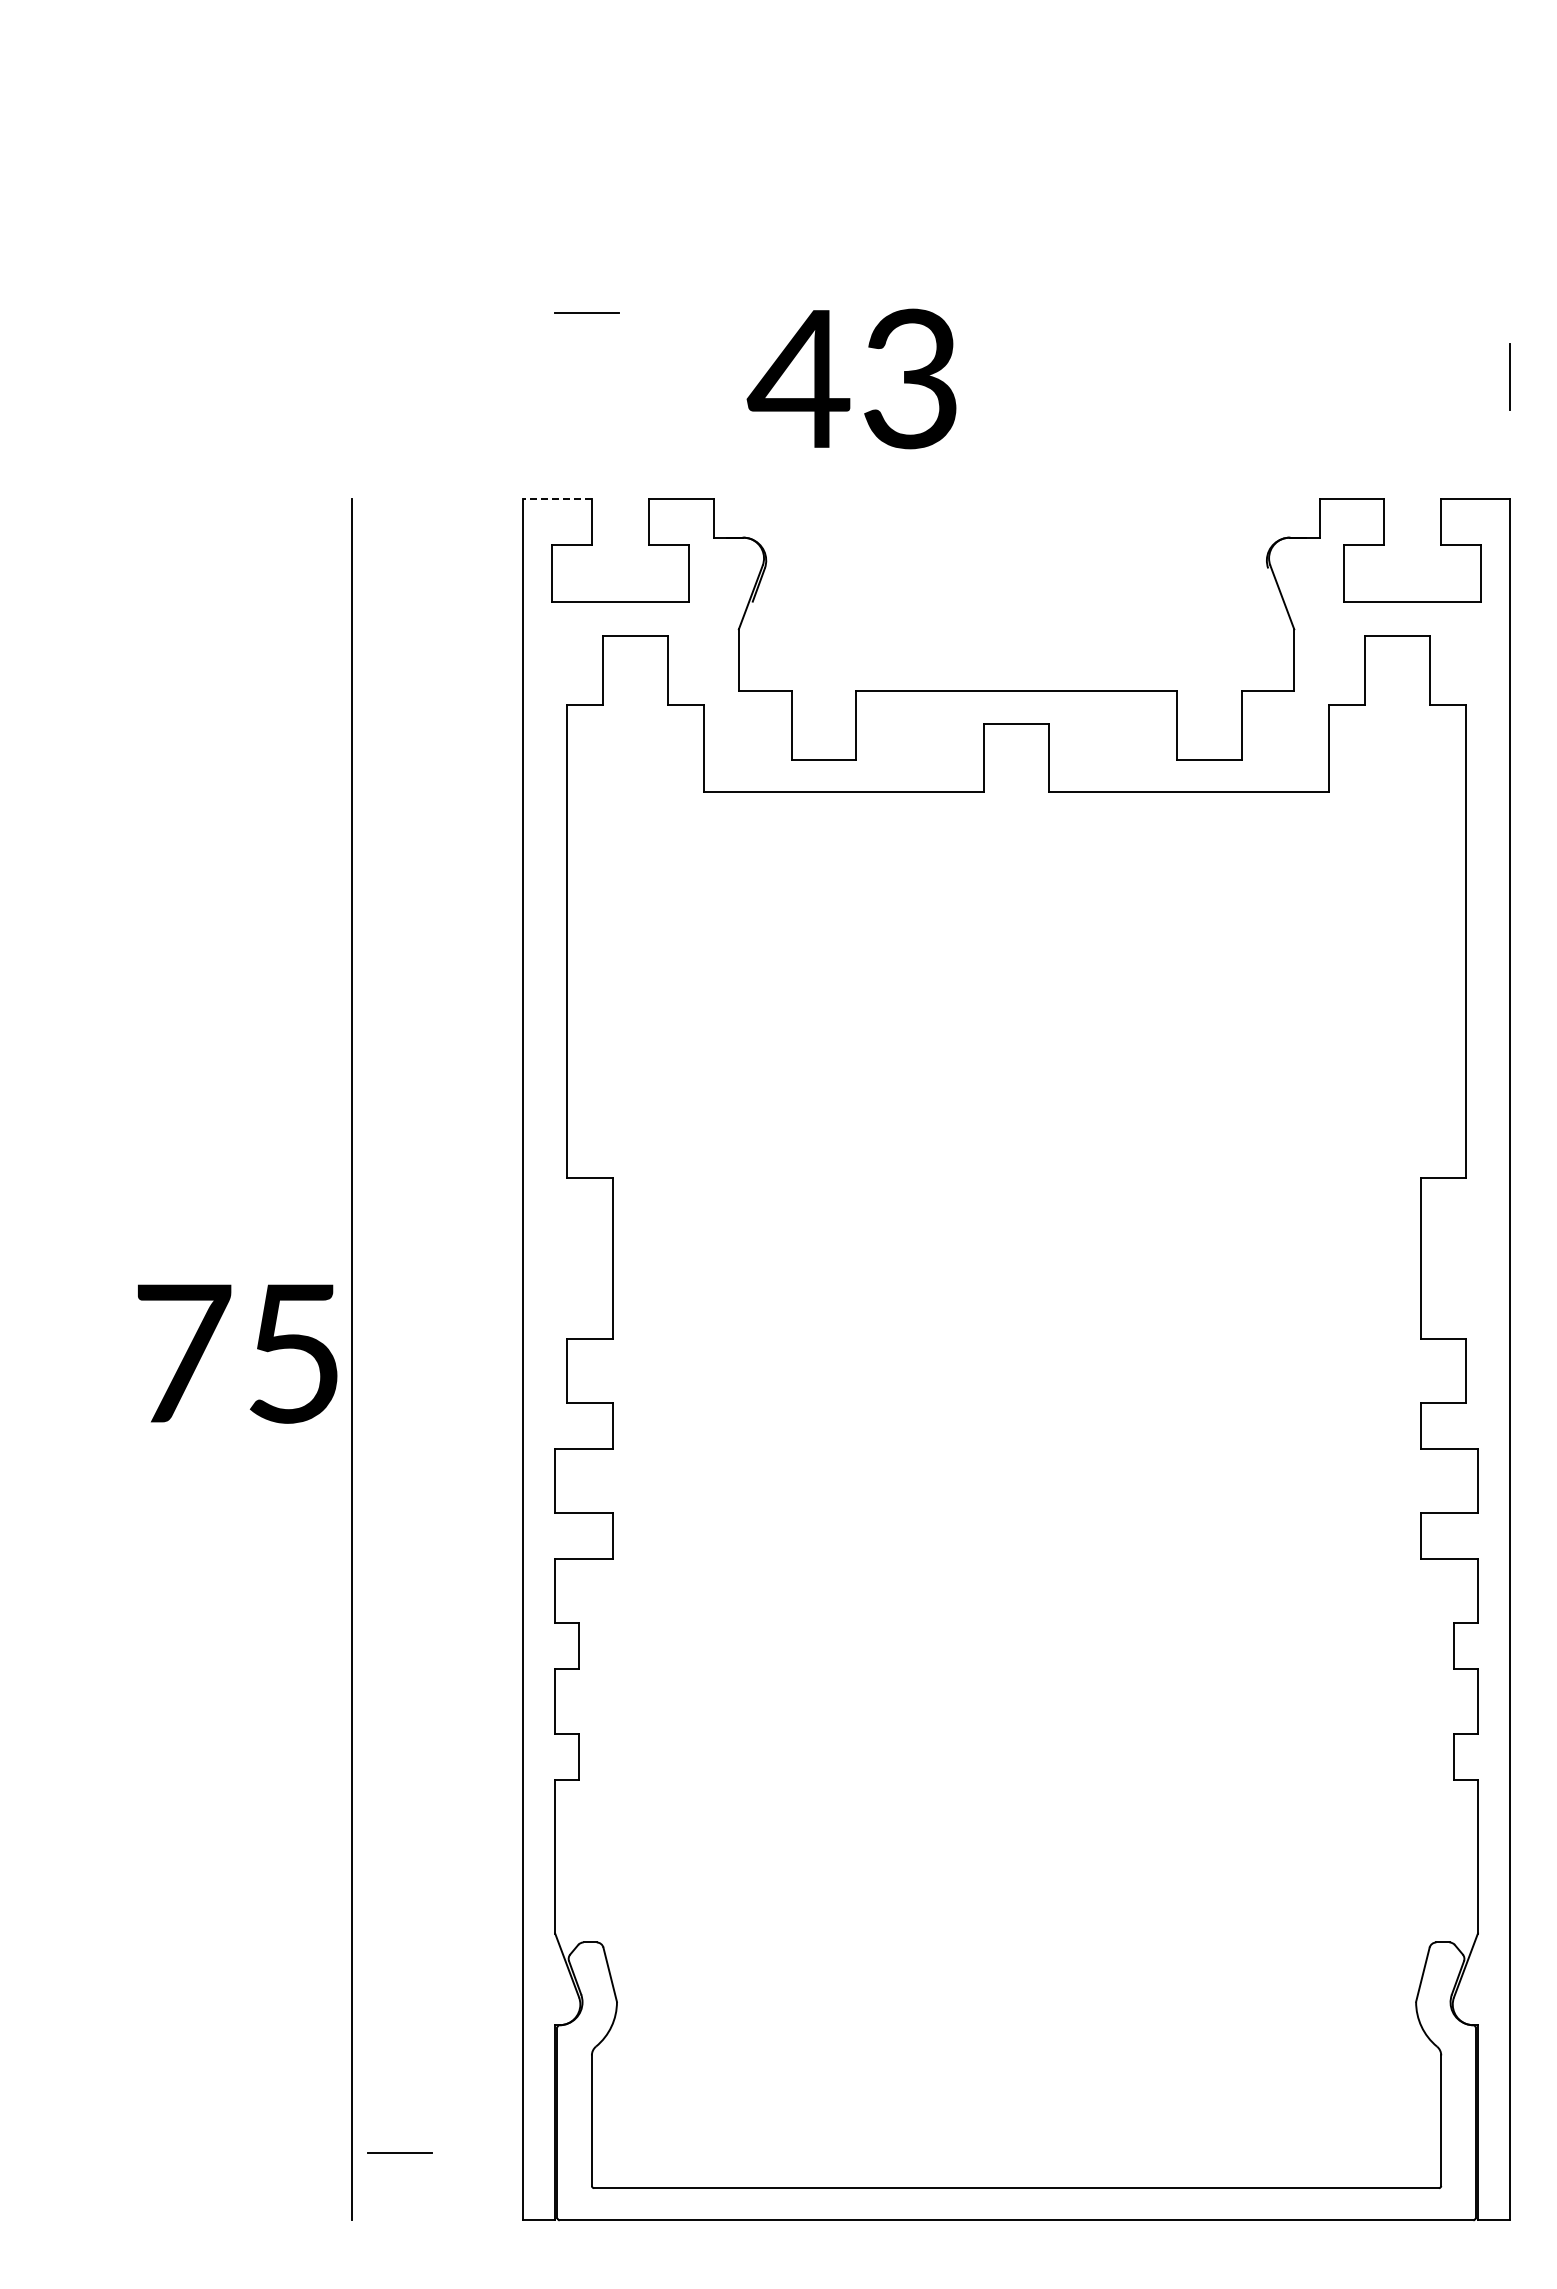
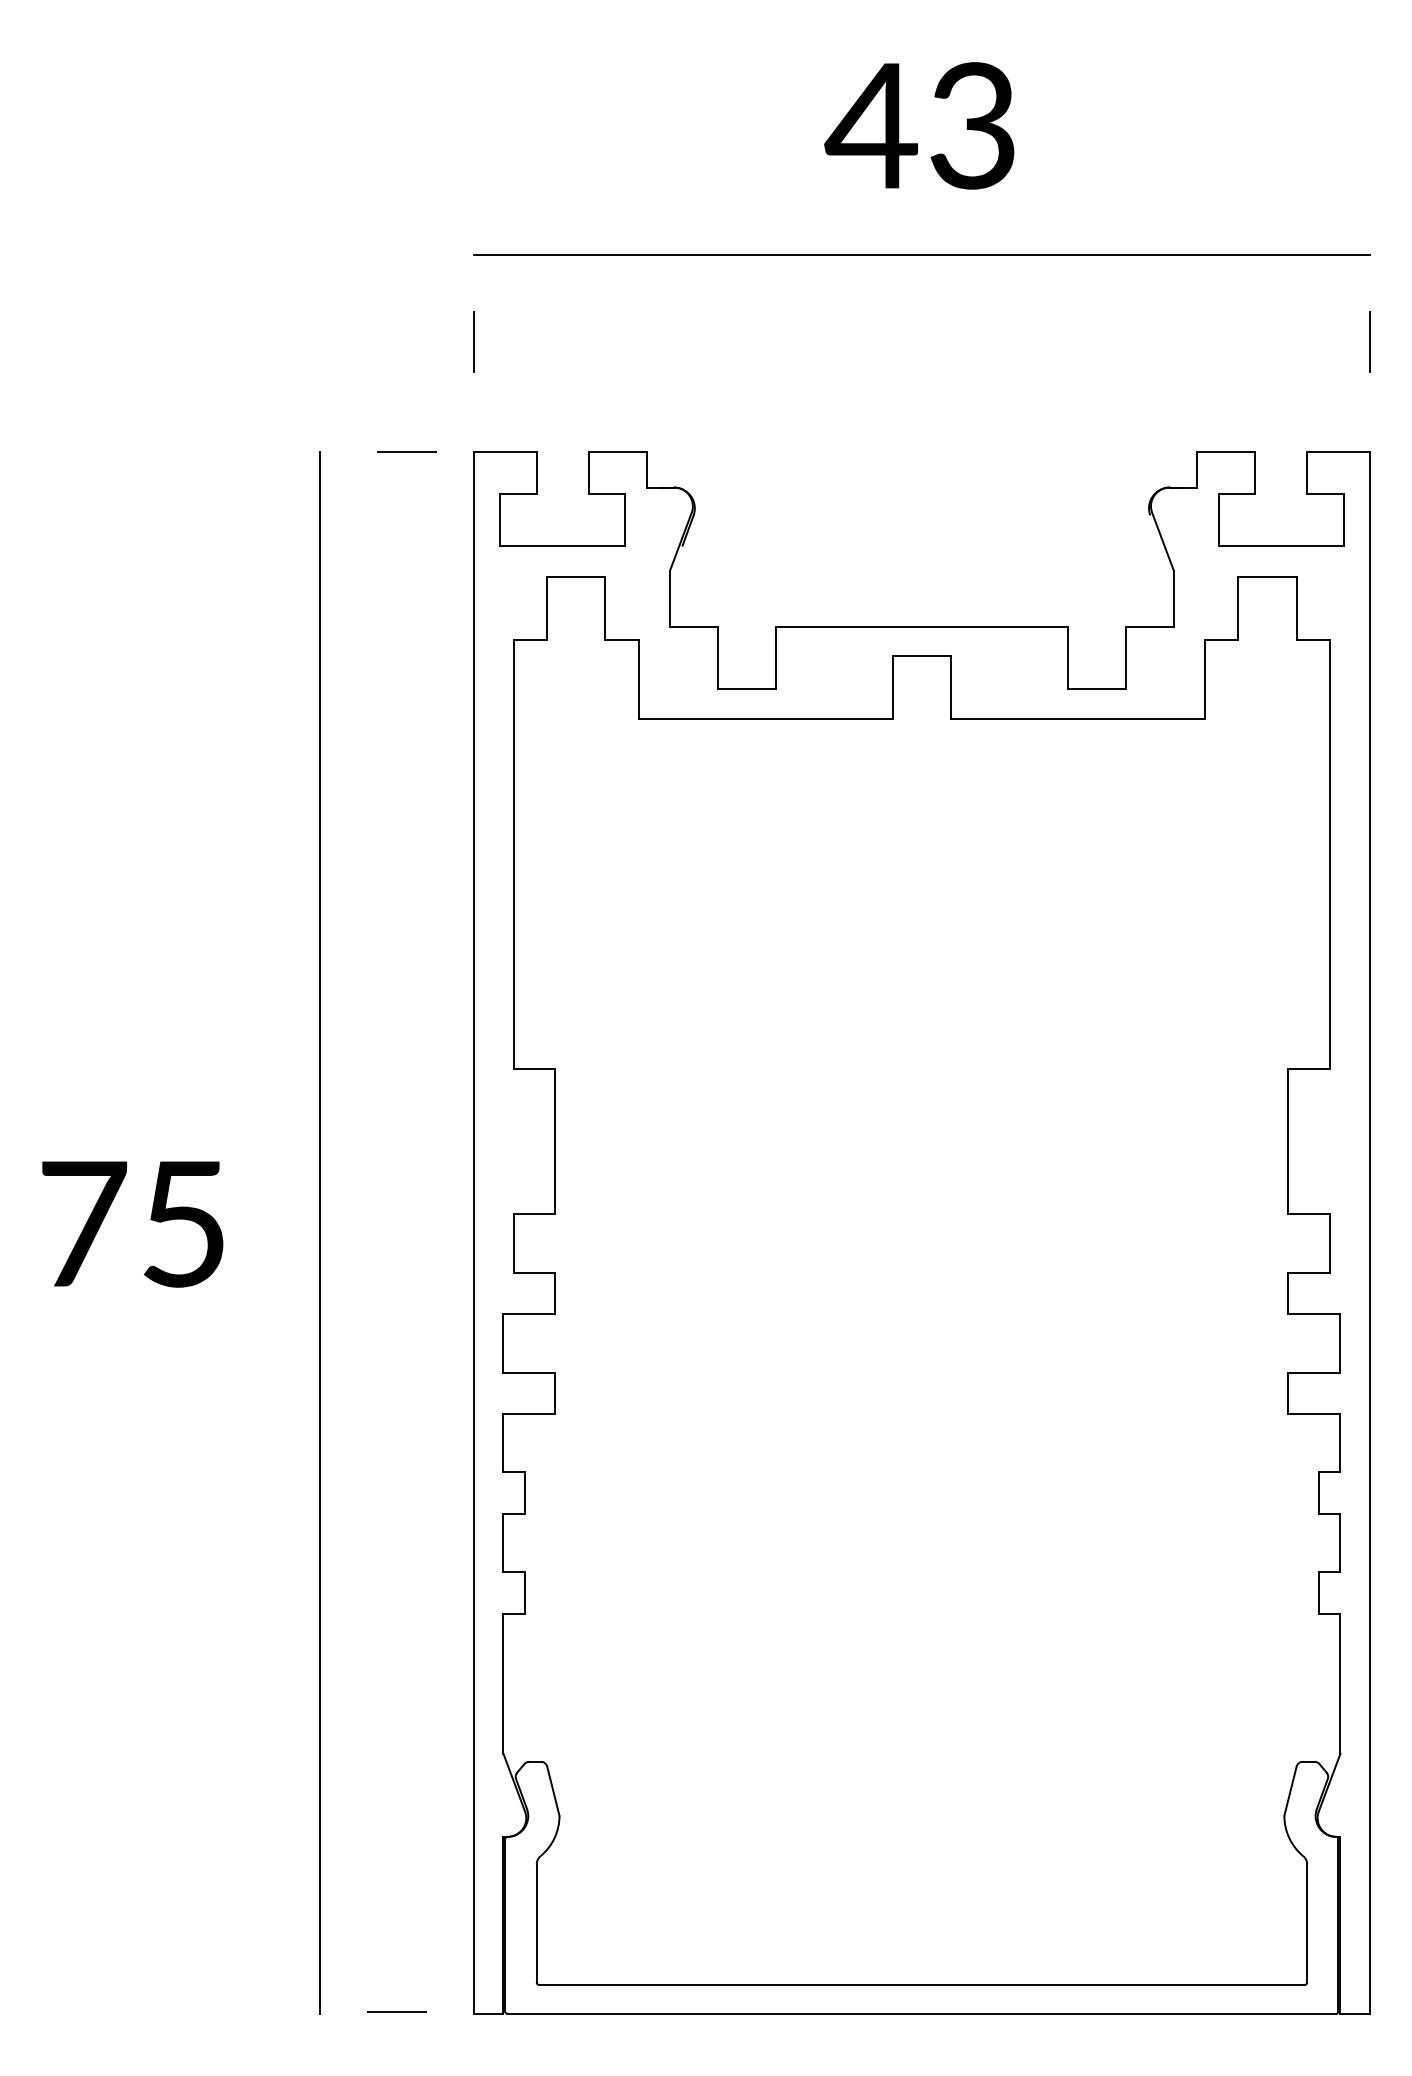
line: (1016, 281) -> (921, 255), added
line: (586, 312) -> (406, 452), moved
line: (523, 376) -> (474, 341), added
text: (851, 378) -> (919, 125), moved
line: (556, 498) -> (504, 452), dashed -> solid
text: (237, 1353) -> (132, 1223), moved
line: (399, 2152) -> (396, 2011), moved

